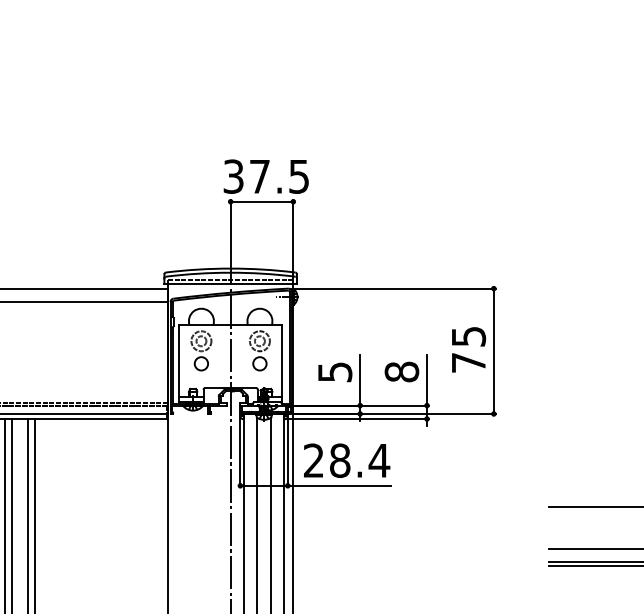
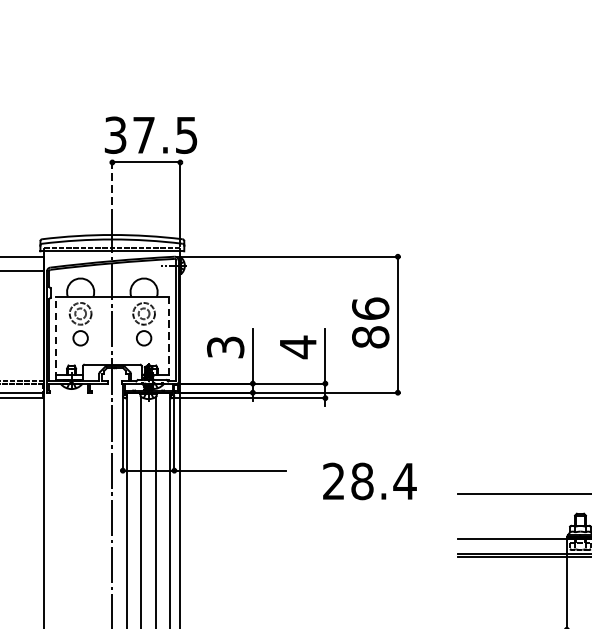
line: (230, 225) -> (112, 188), solid -> dashed
text: (468, 349) -> (370, 322), 75 -> 86
line: (178, 363) -> (55, 337), solid -> dashed
line: (282, 364) -> (168, 339), solid -> dashed
text: (334, 371) -> (225, 346), 5 -> 3
text: (401, 372) -> (297, 347), 8 -> 4
text: (347, 460) -> (370, 481), moved

